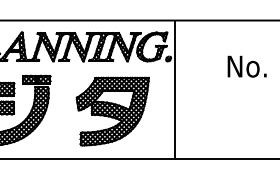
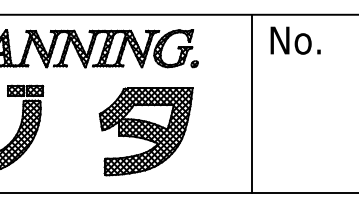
text: (246, 66) -> (294, 40), moved
line: (174, 89) -> (252, 103), moved
part: (112, 111) -> (145, 131), moved

